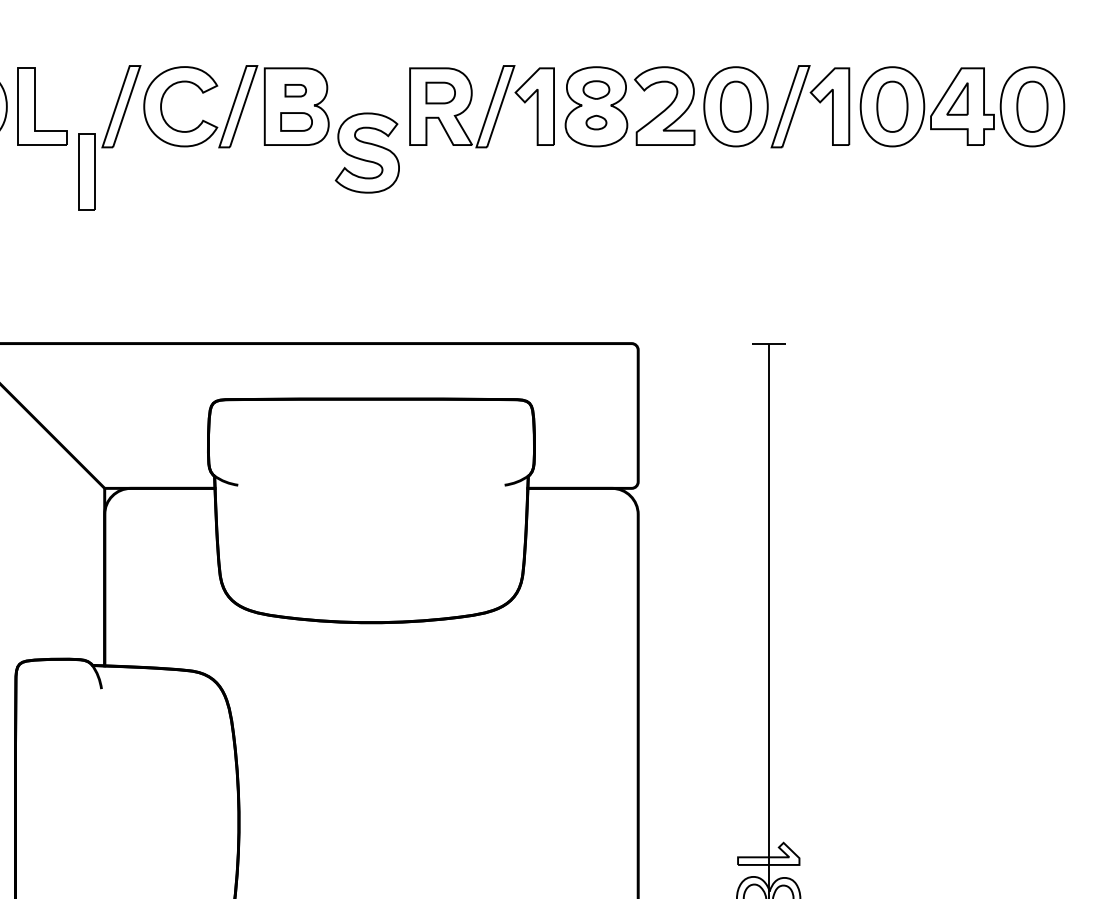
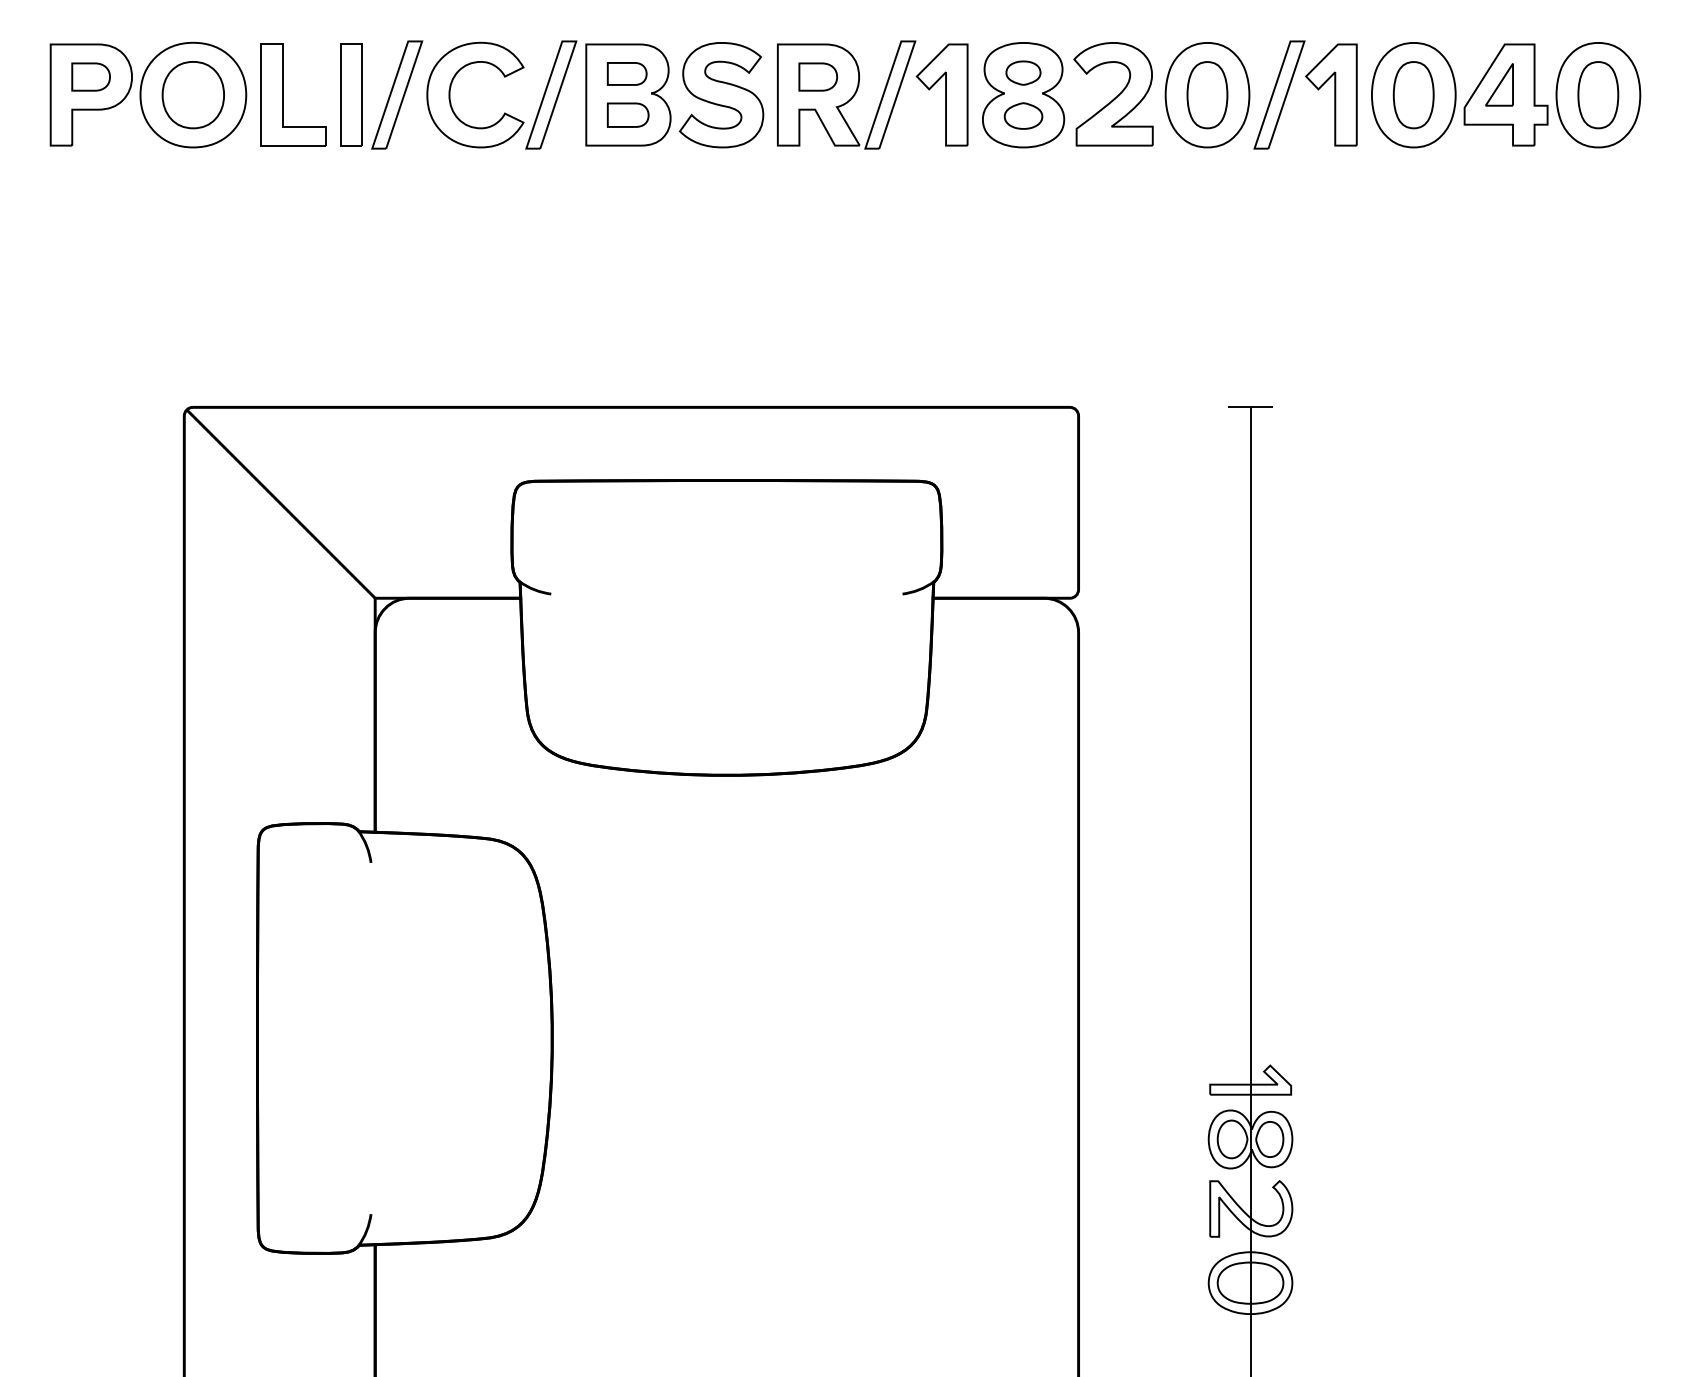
part: (295, 90) -> (626, 73), size x1.43
part: (596, 122) -> (1023, 115), size x1.43
part: (367, 153) -> (721, 95), moved
part: (86, 171) -> (351, 94), moved

